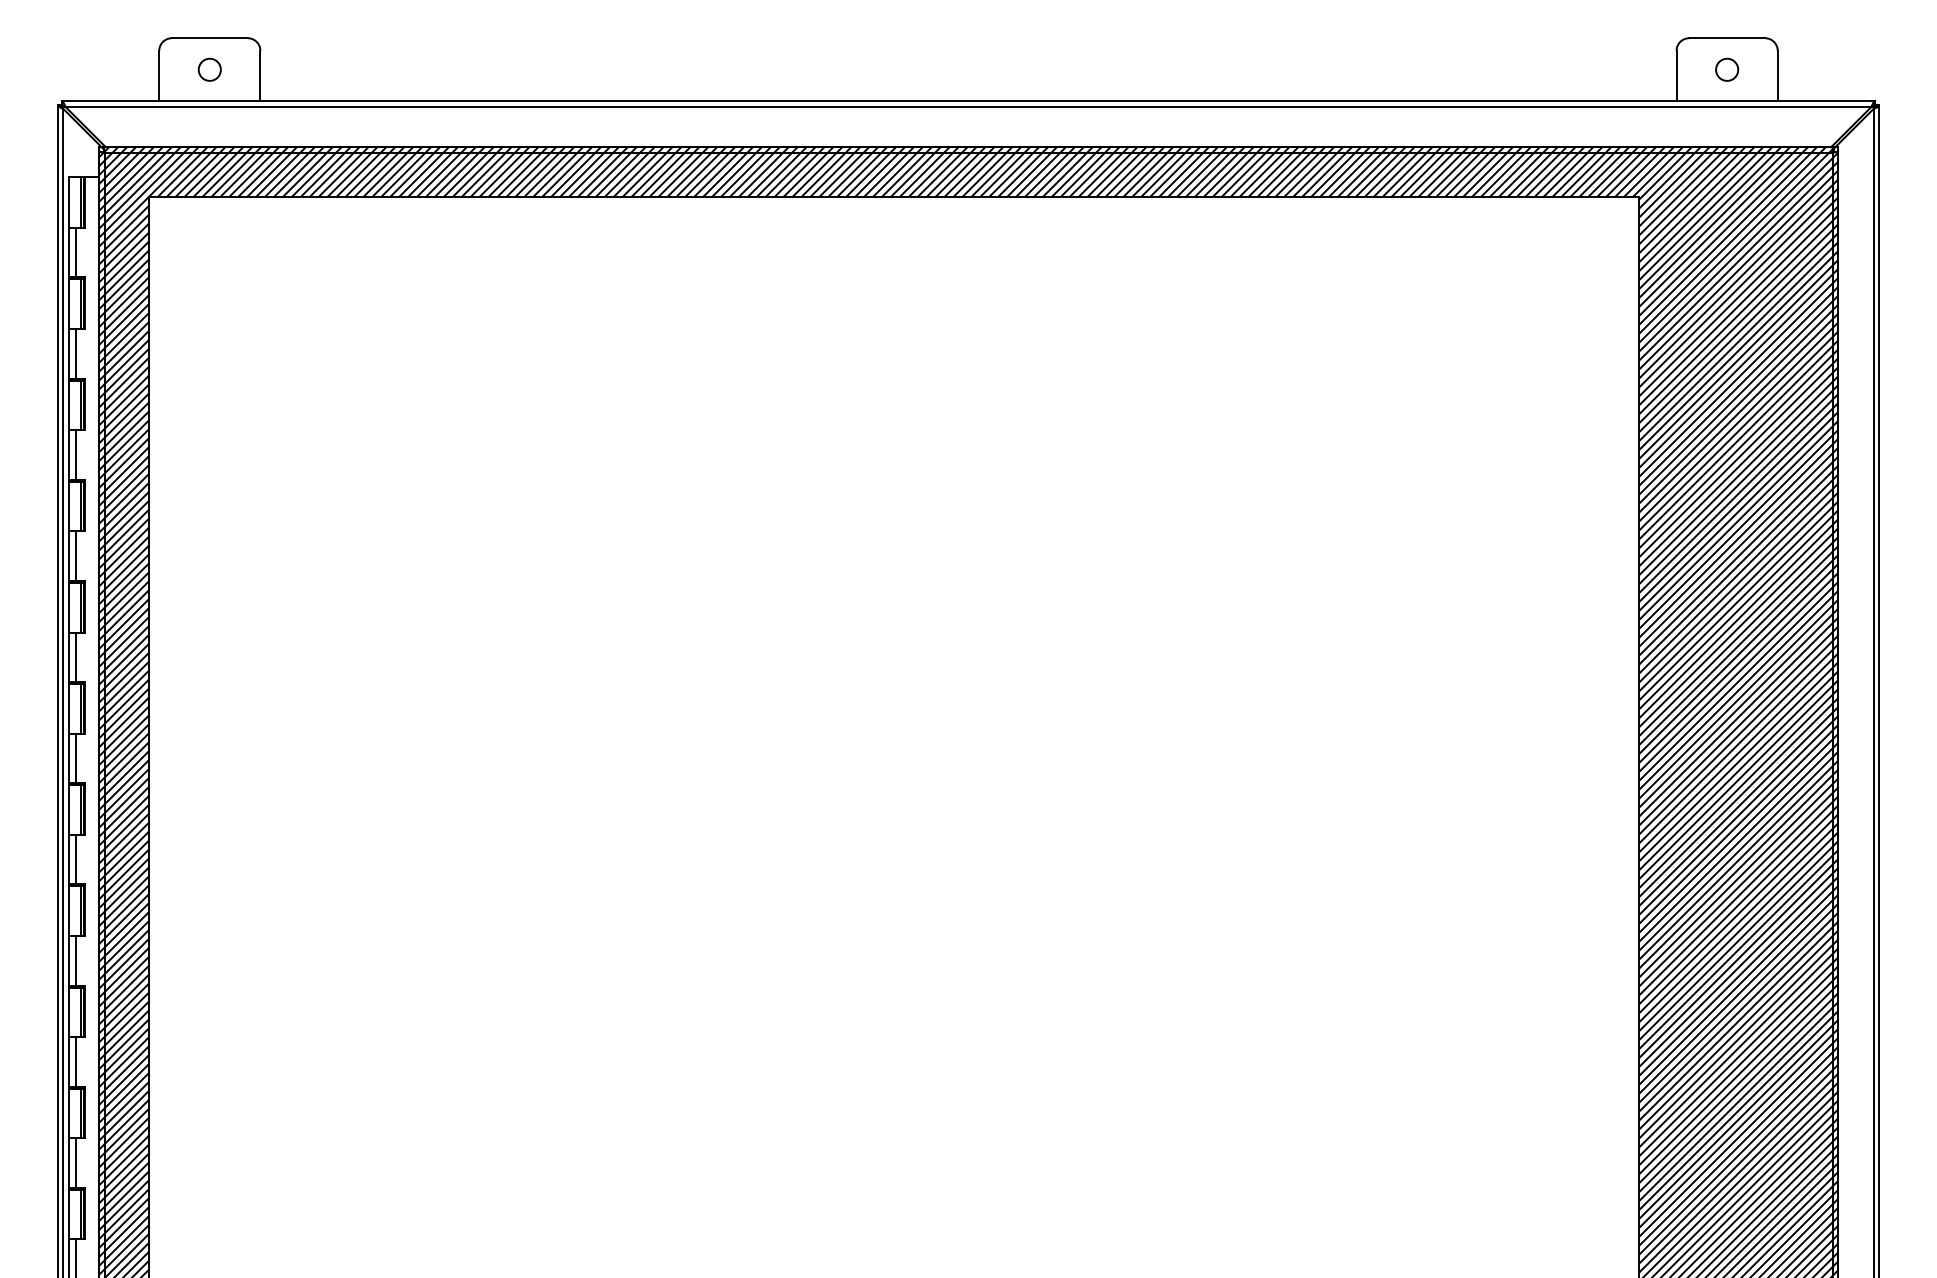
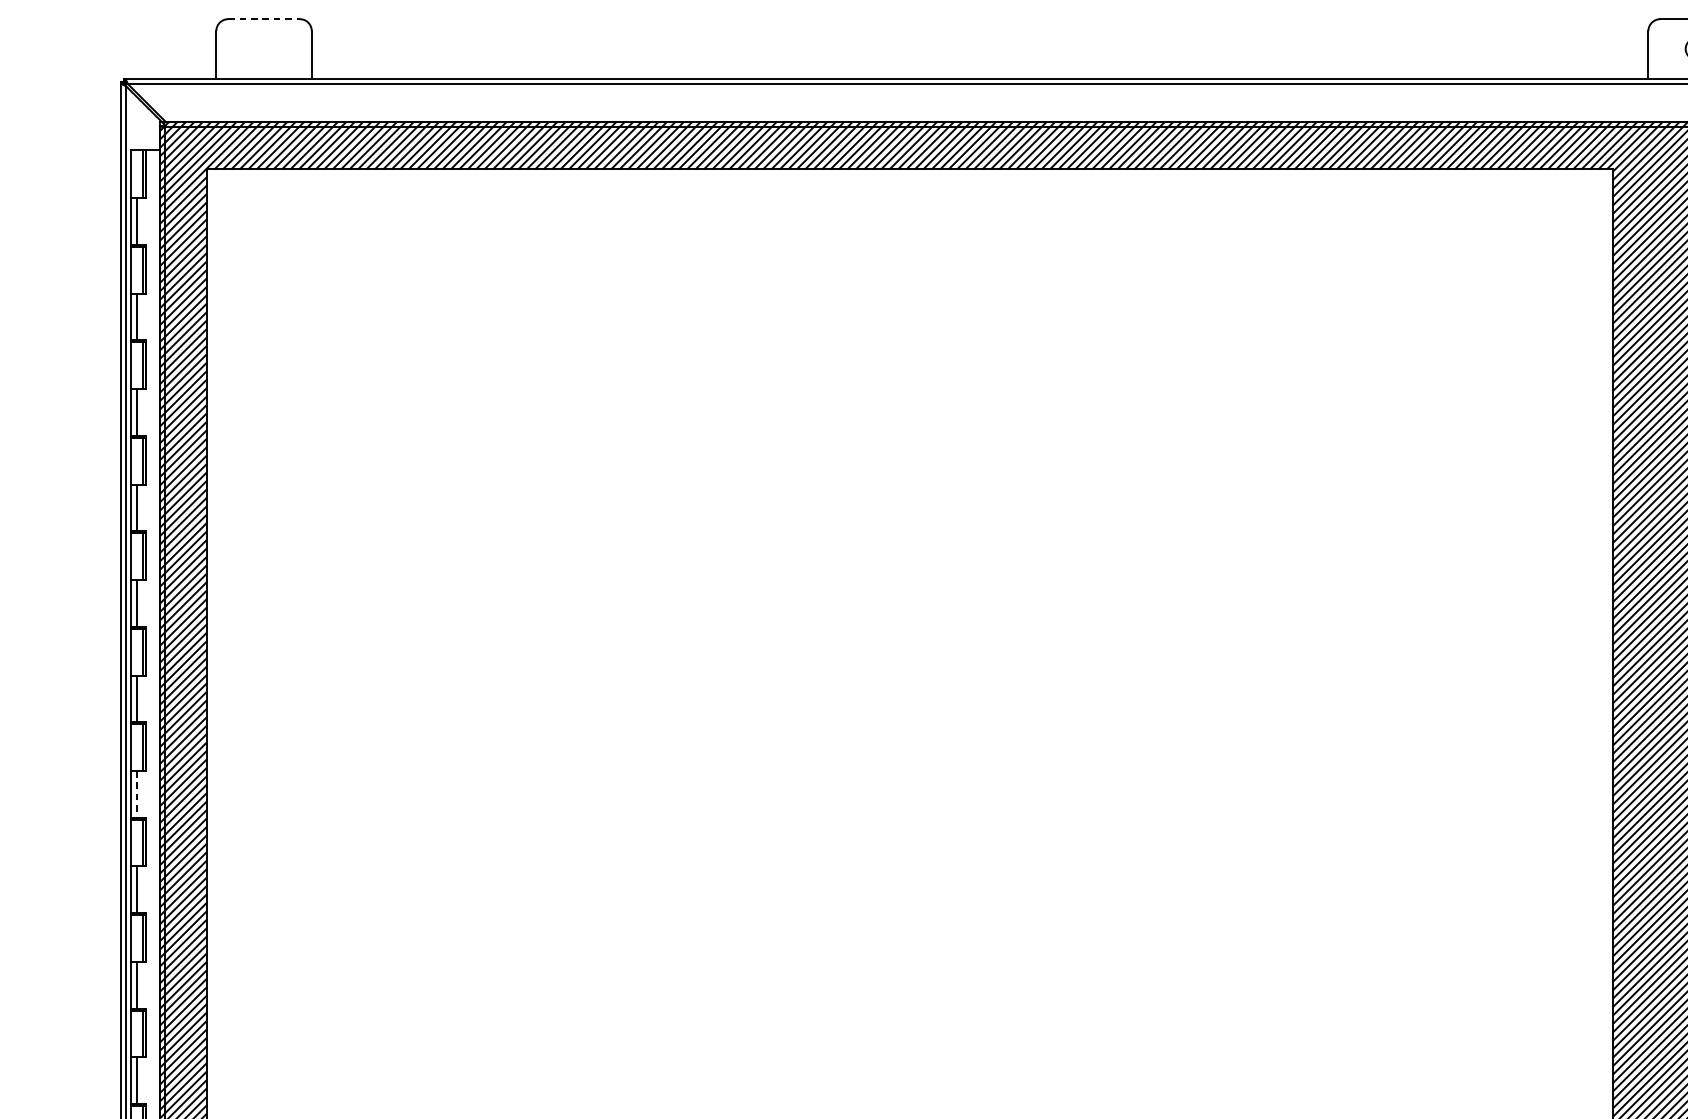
line: (209, 38) -> (263, 19), solid -> dashed
circle: (209, 69) -> (263, 48), removed
line: (75, 859) -> (137, 794), solid -> dashed

